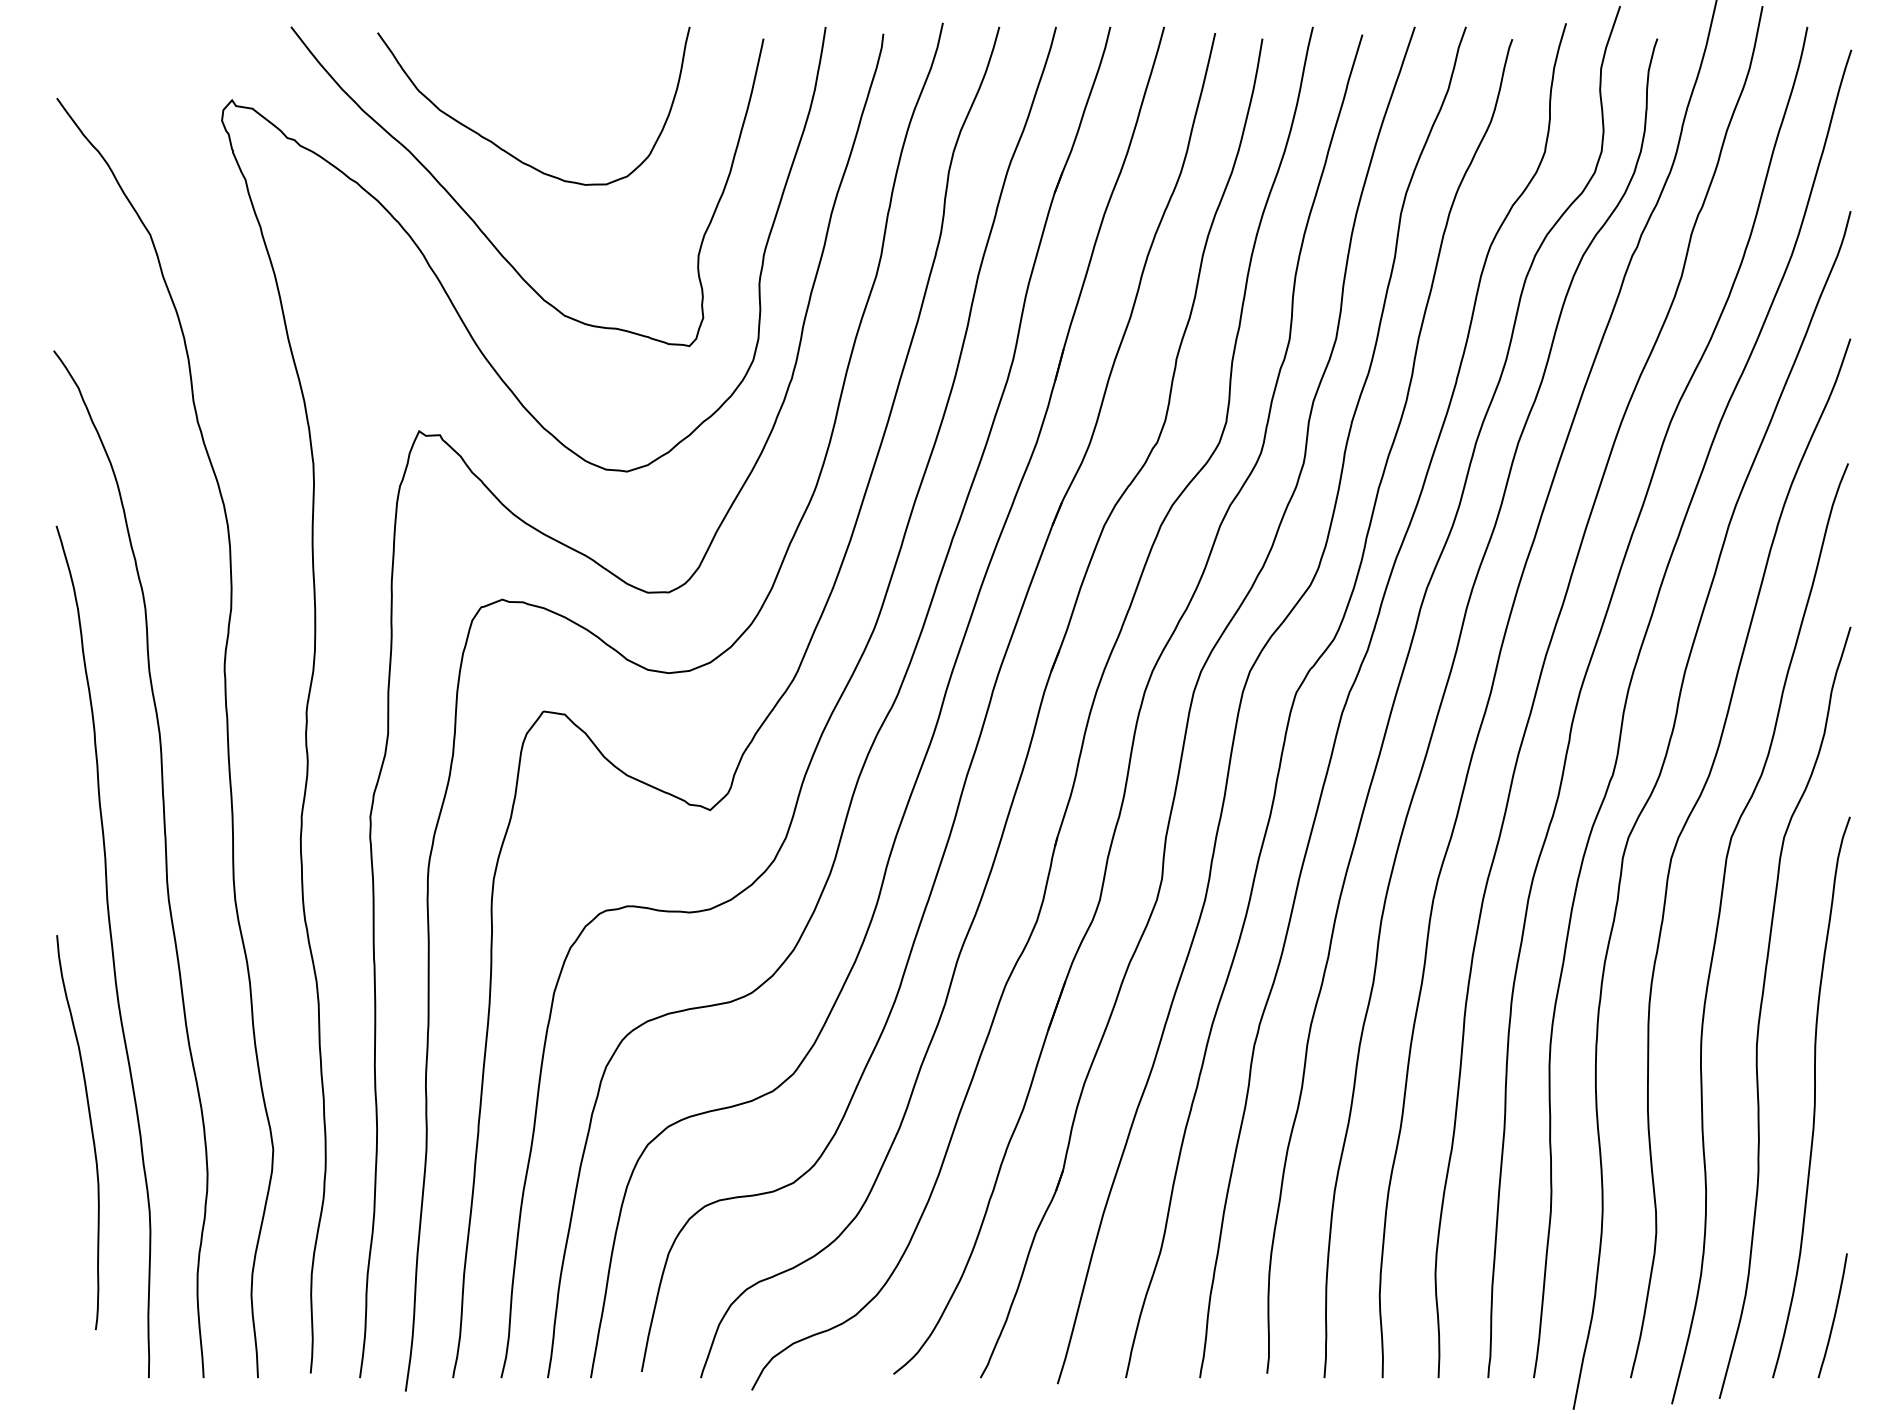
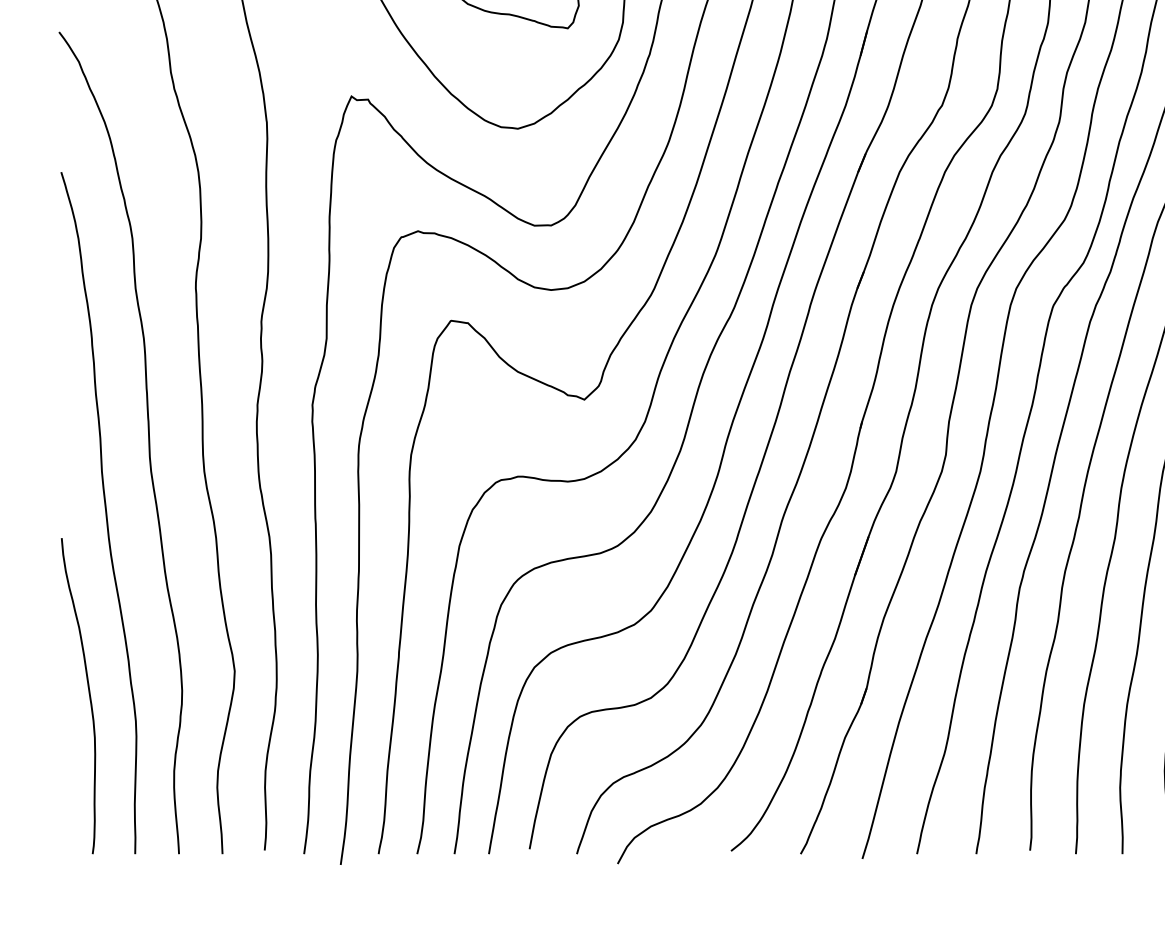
curve: (90, 1127) -> (88, 692), moved

